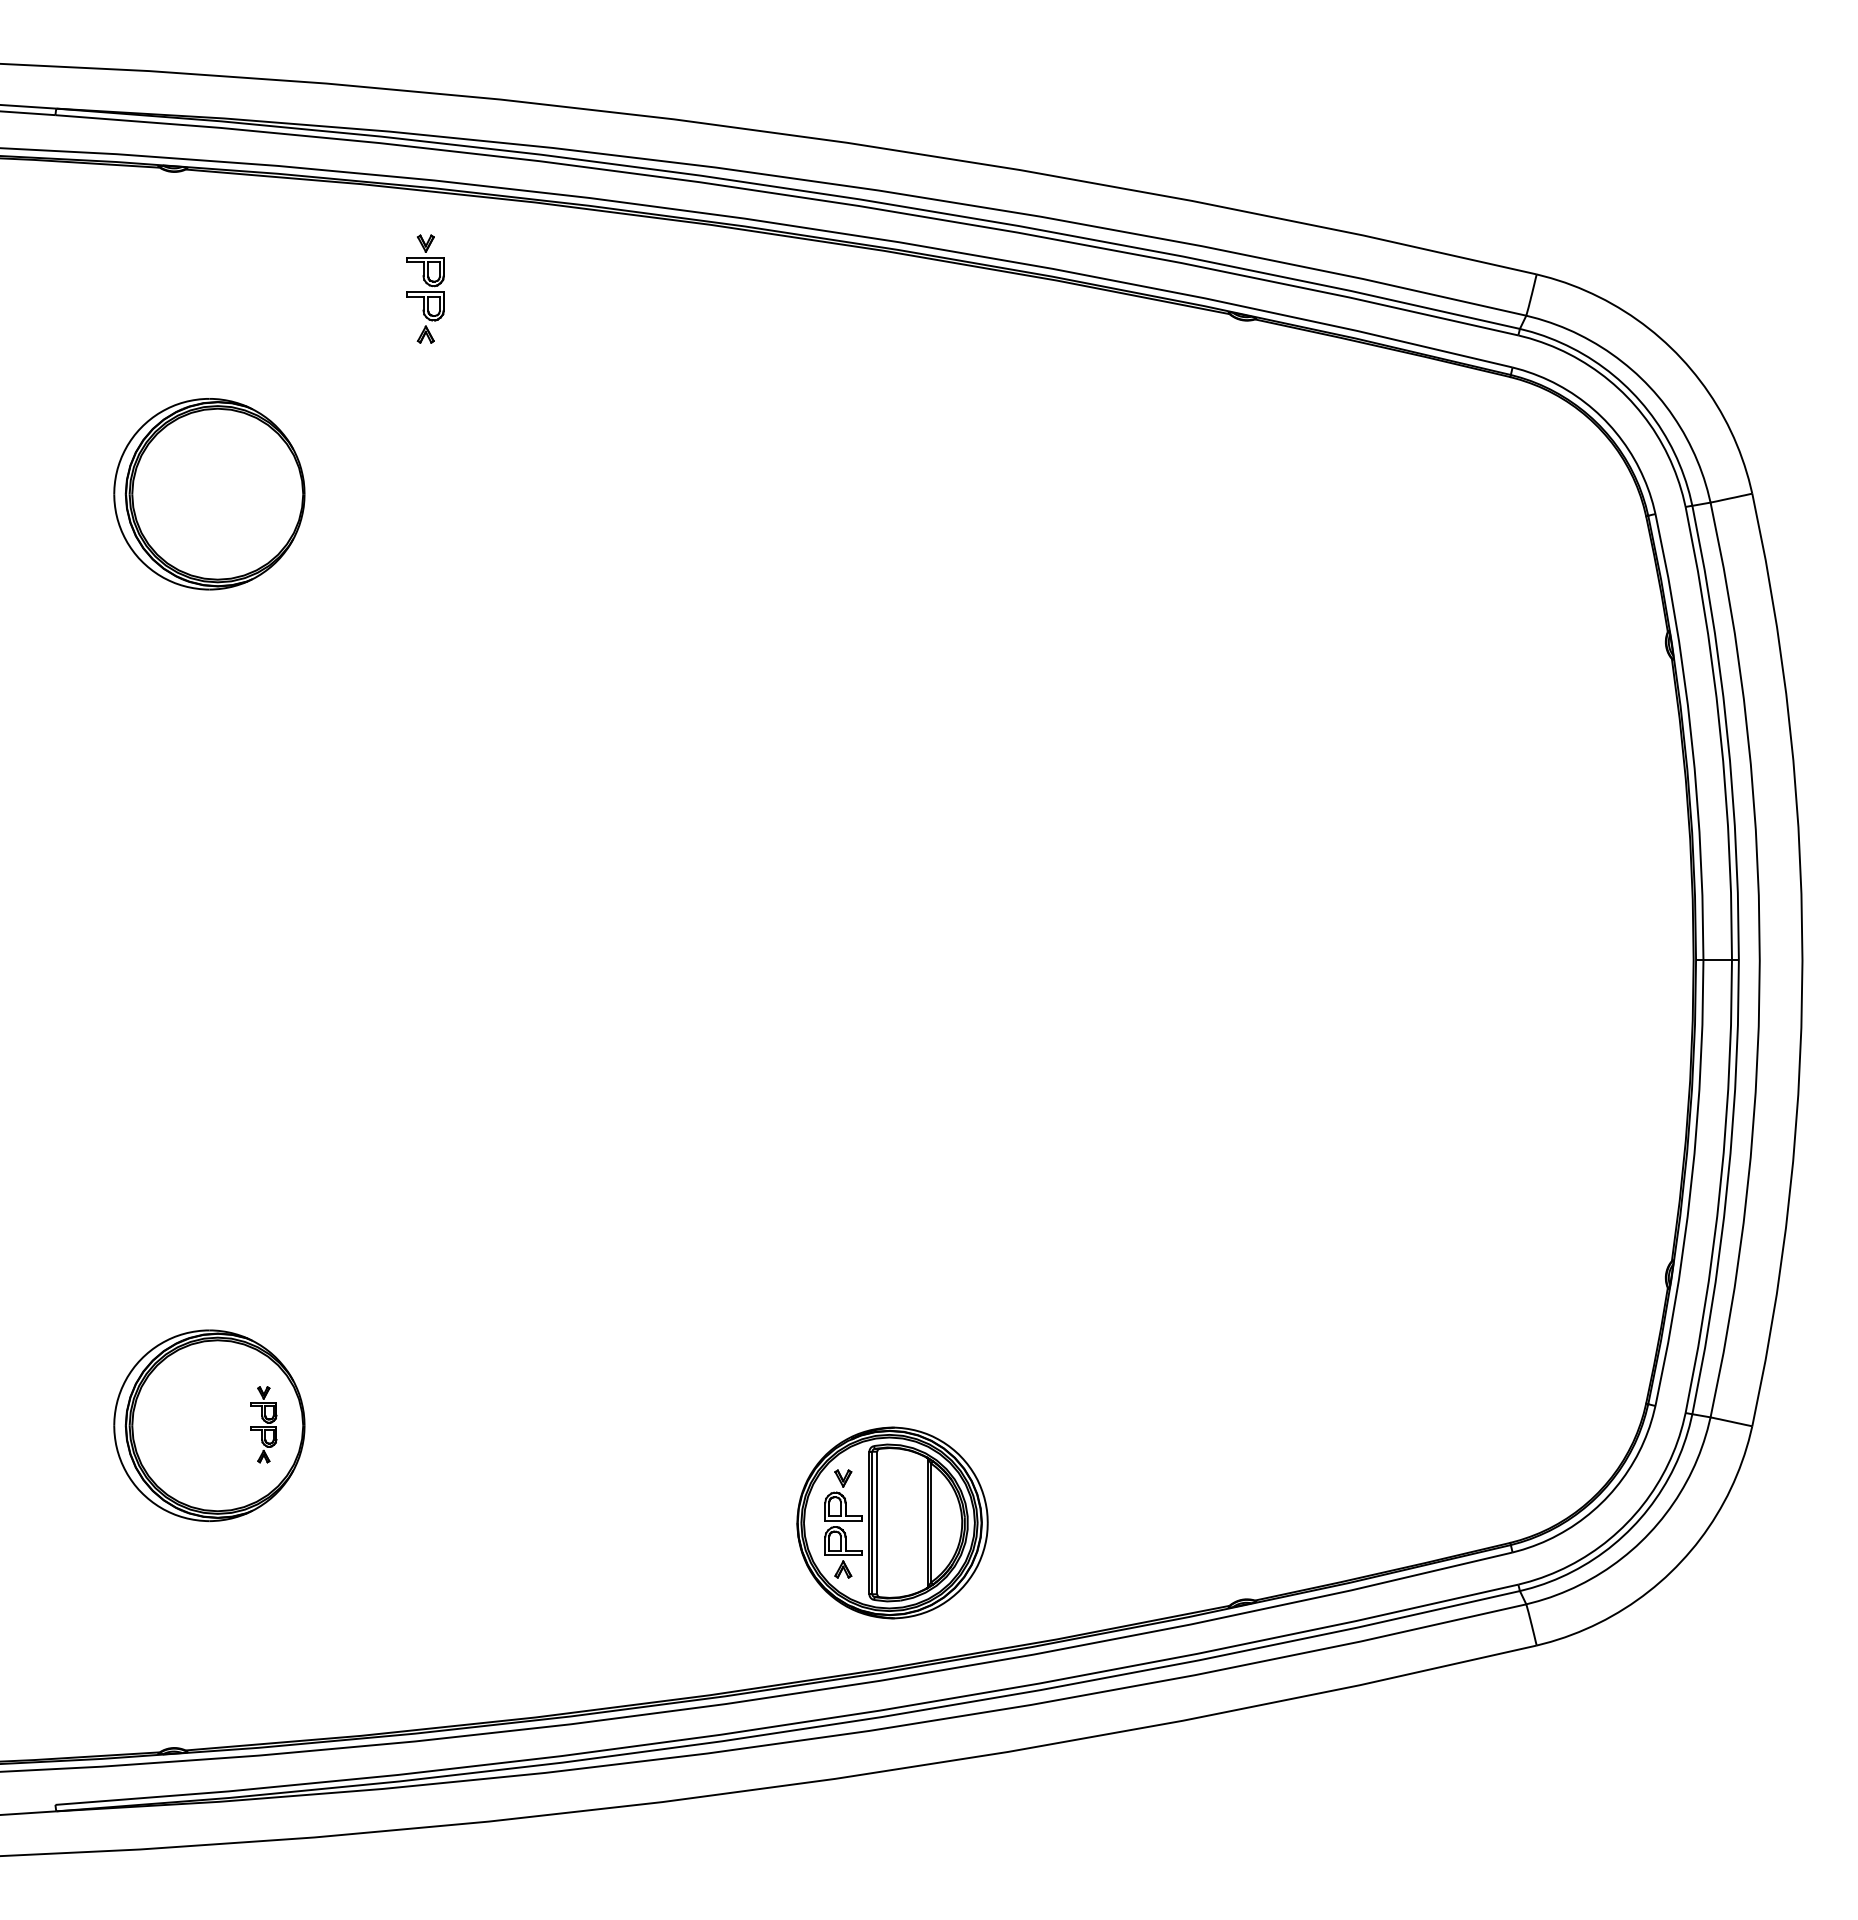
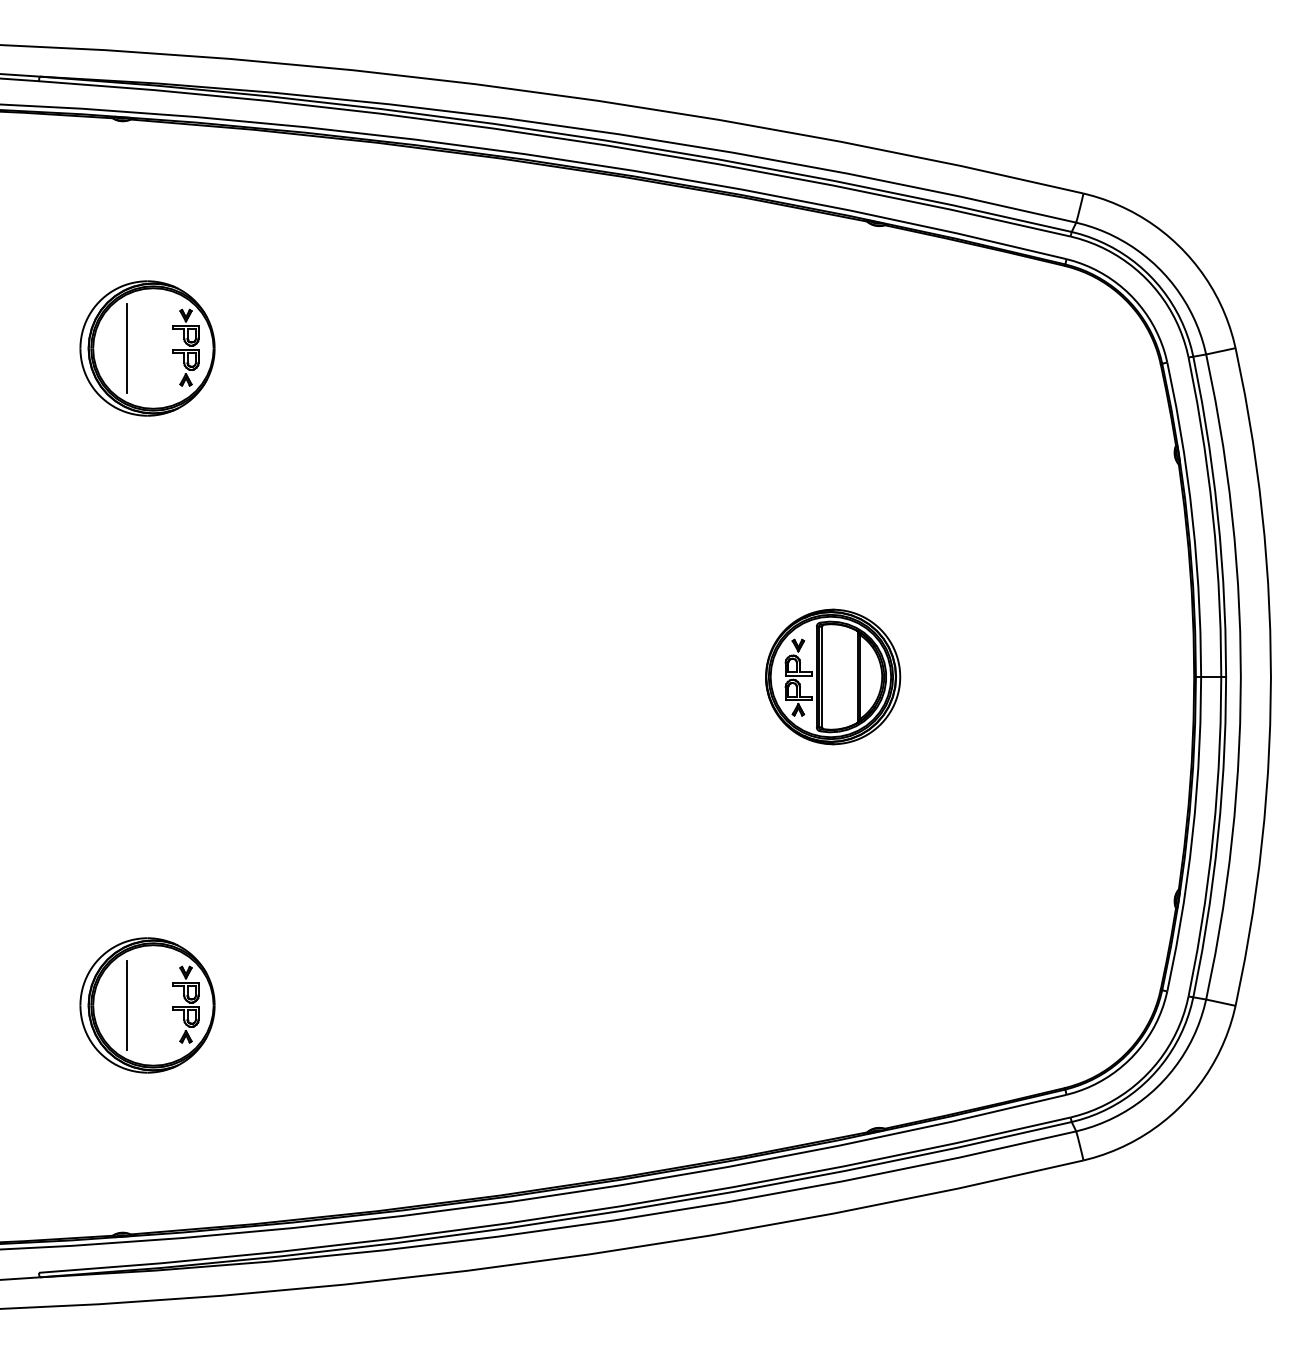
part: (425, 288) -> (185, 347), moved
line: (179, 494) -> (126, 348), added
part: (263, 1424) -> (185, 1004), size x1.43
line: (179, 1425) -> (126, 1005), added
part: (892, 1522) -> (833, 676), moved

